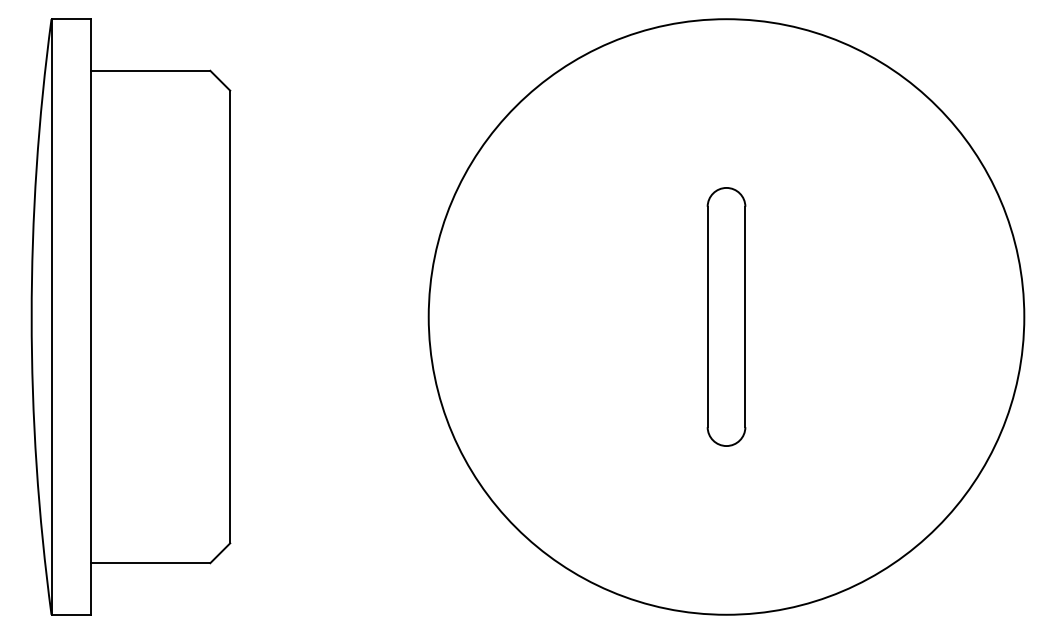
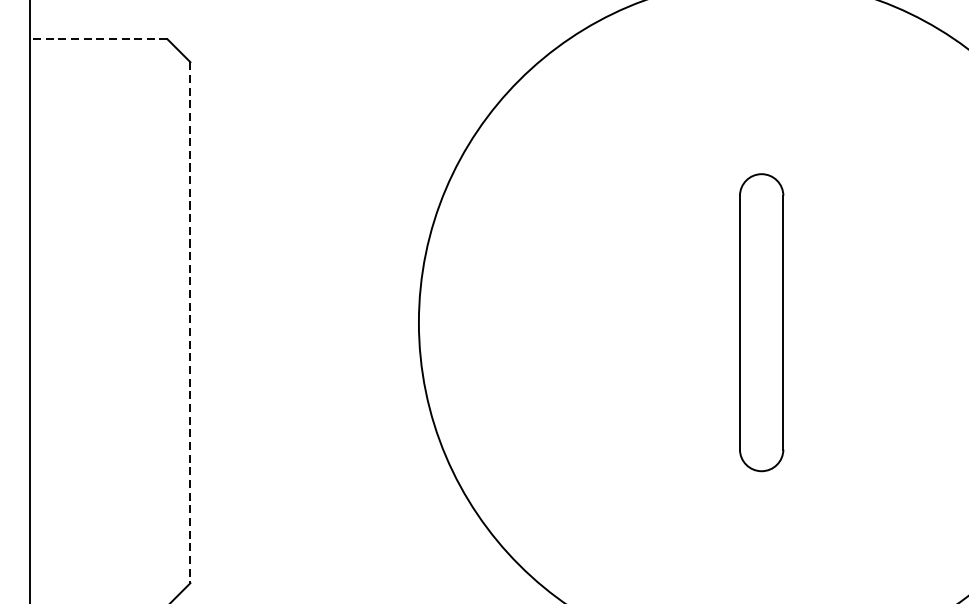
line: (150, 70) -> (98, 38), solid -> dashed
line: (230, 317) -> (190, 323), solid -> dashed

